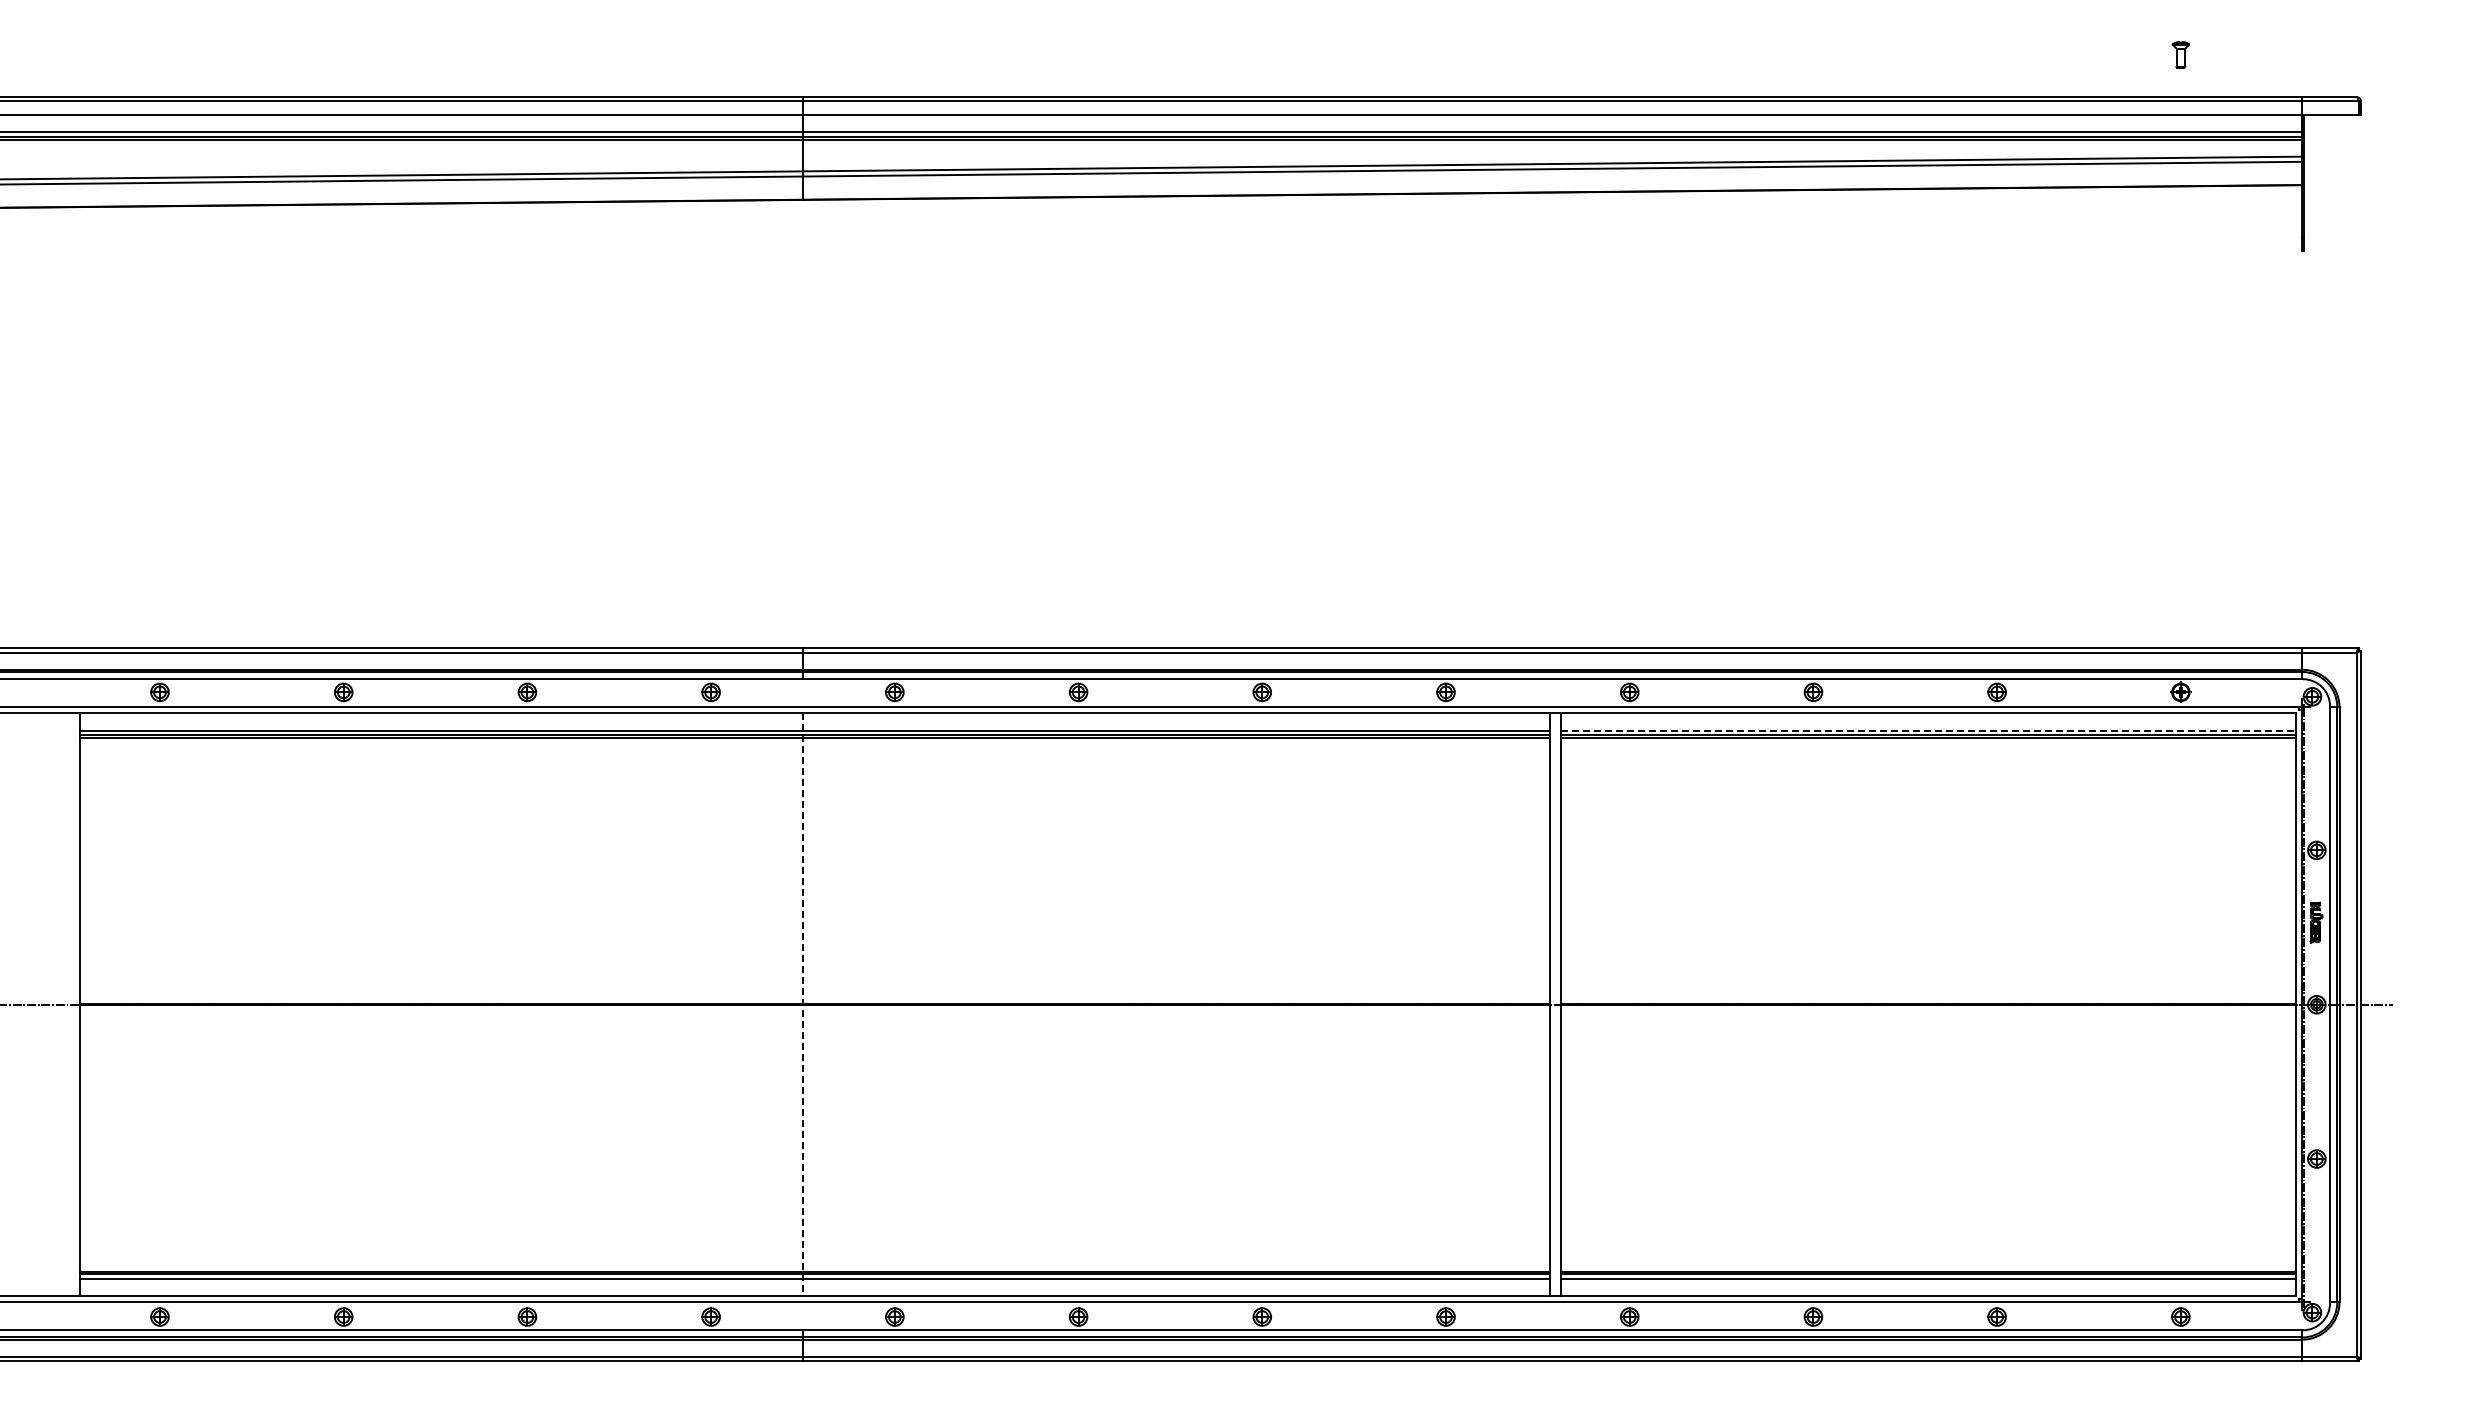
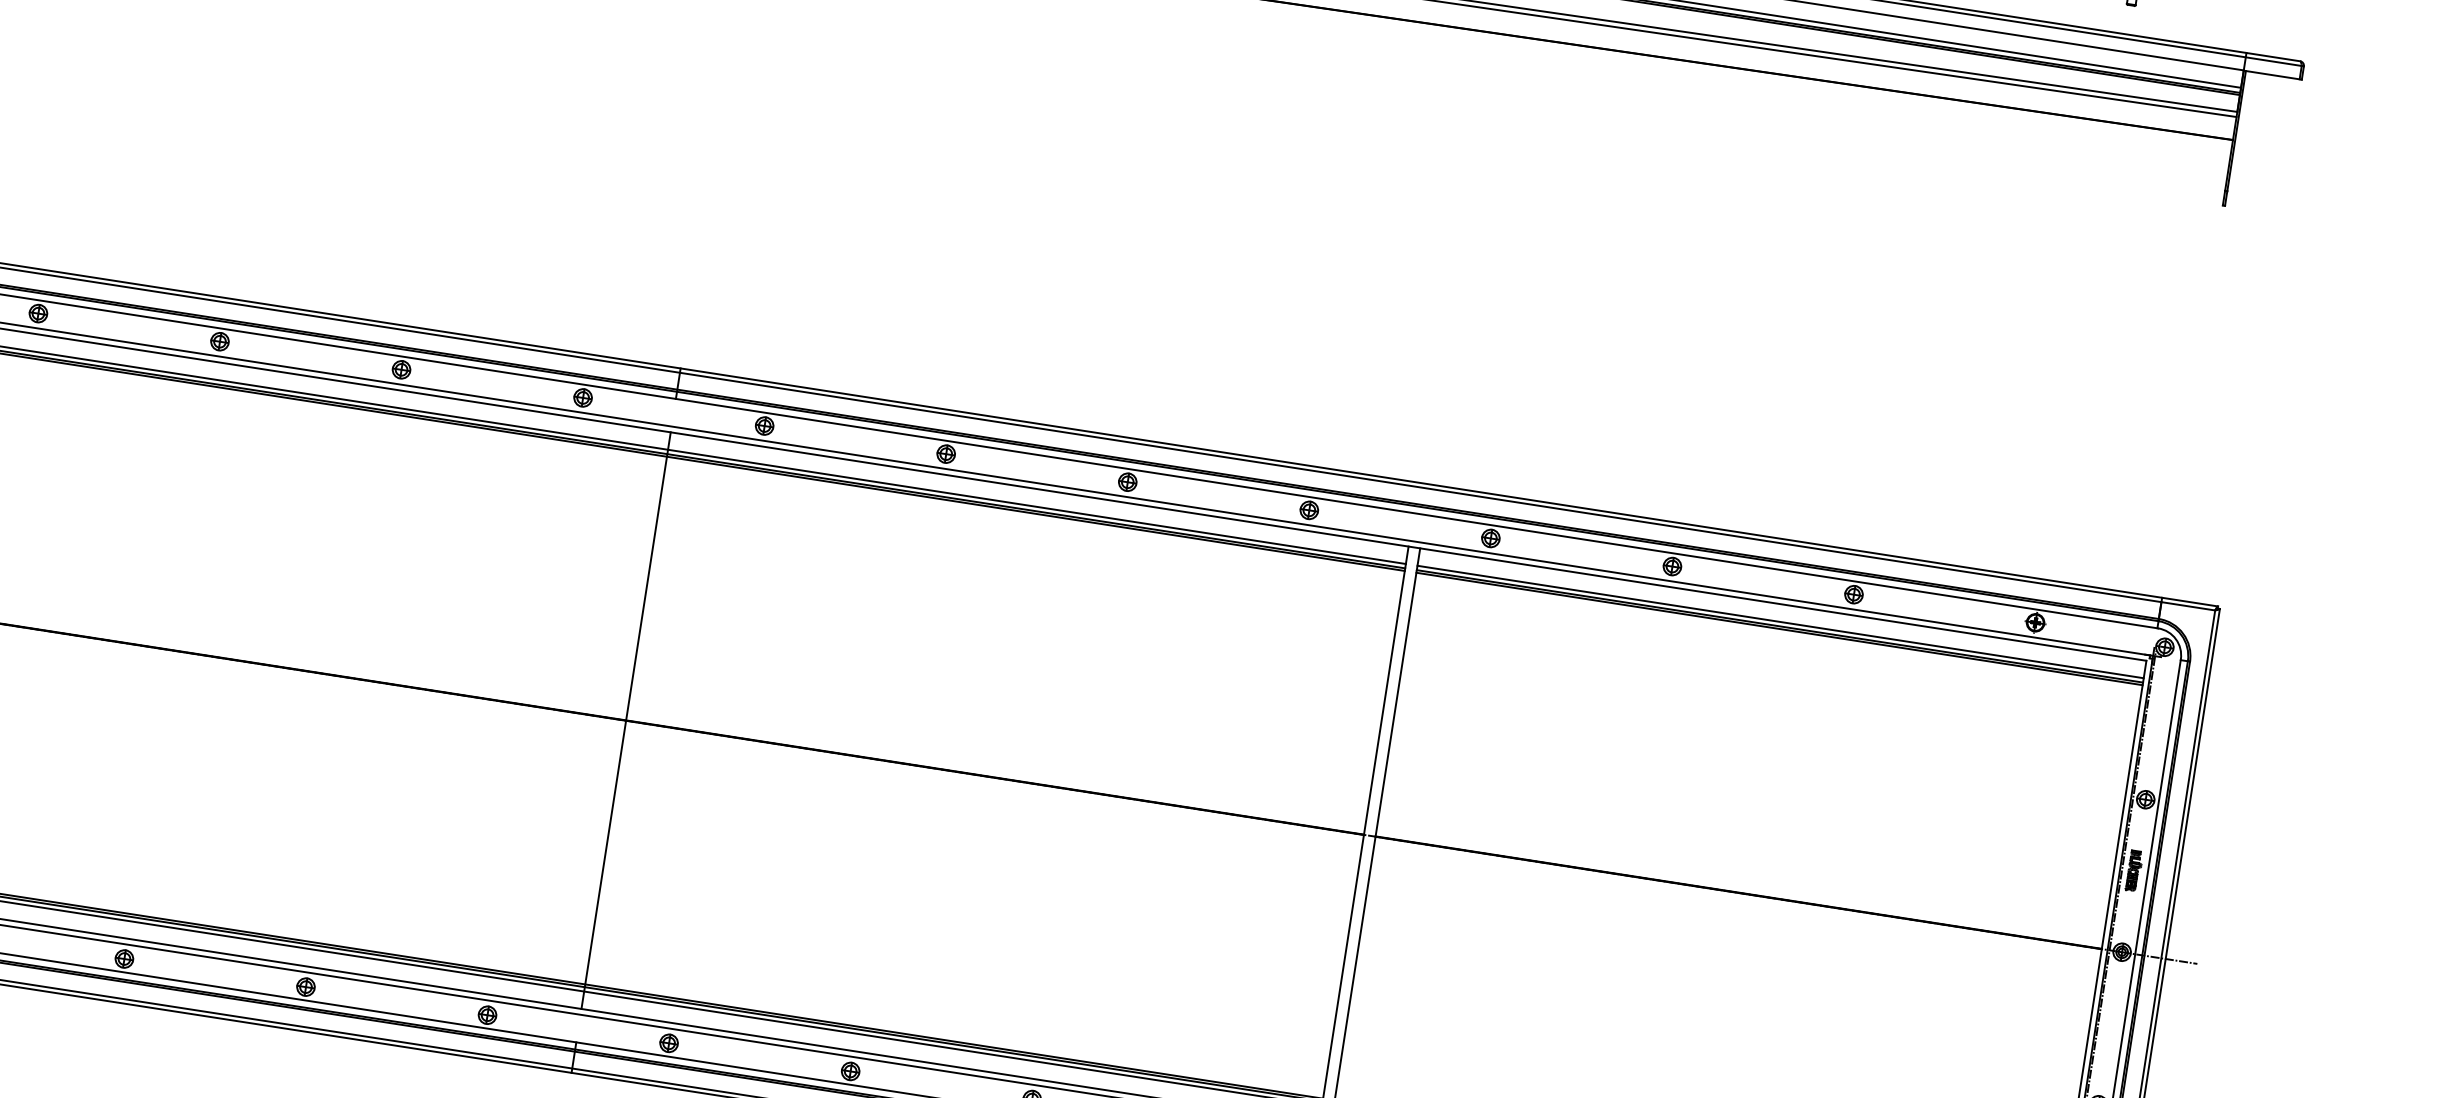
line: (1929, 730) -> (1781, 621), dashed -> solid
line: (803, 1004) -> (626, 720), dashed -> solid

